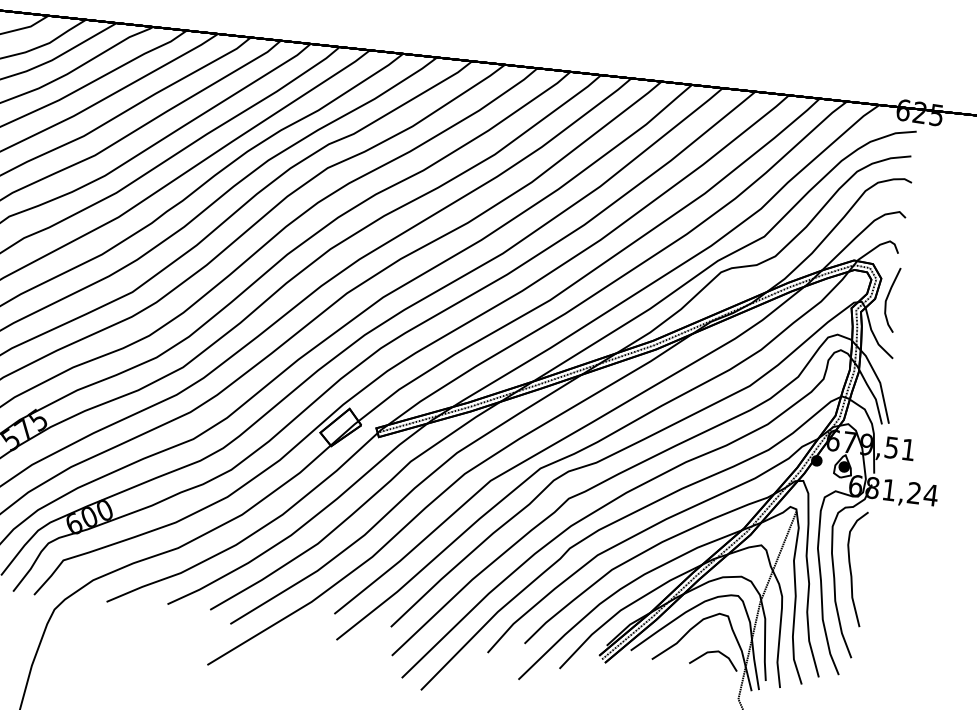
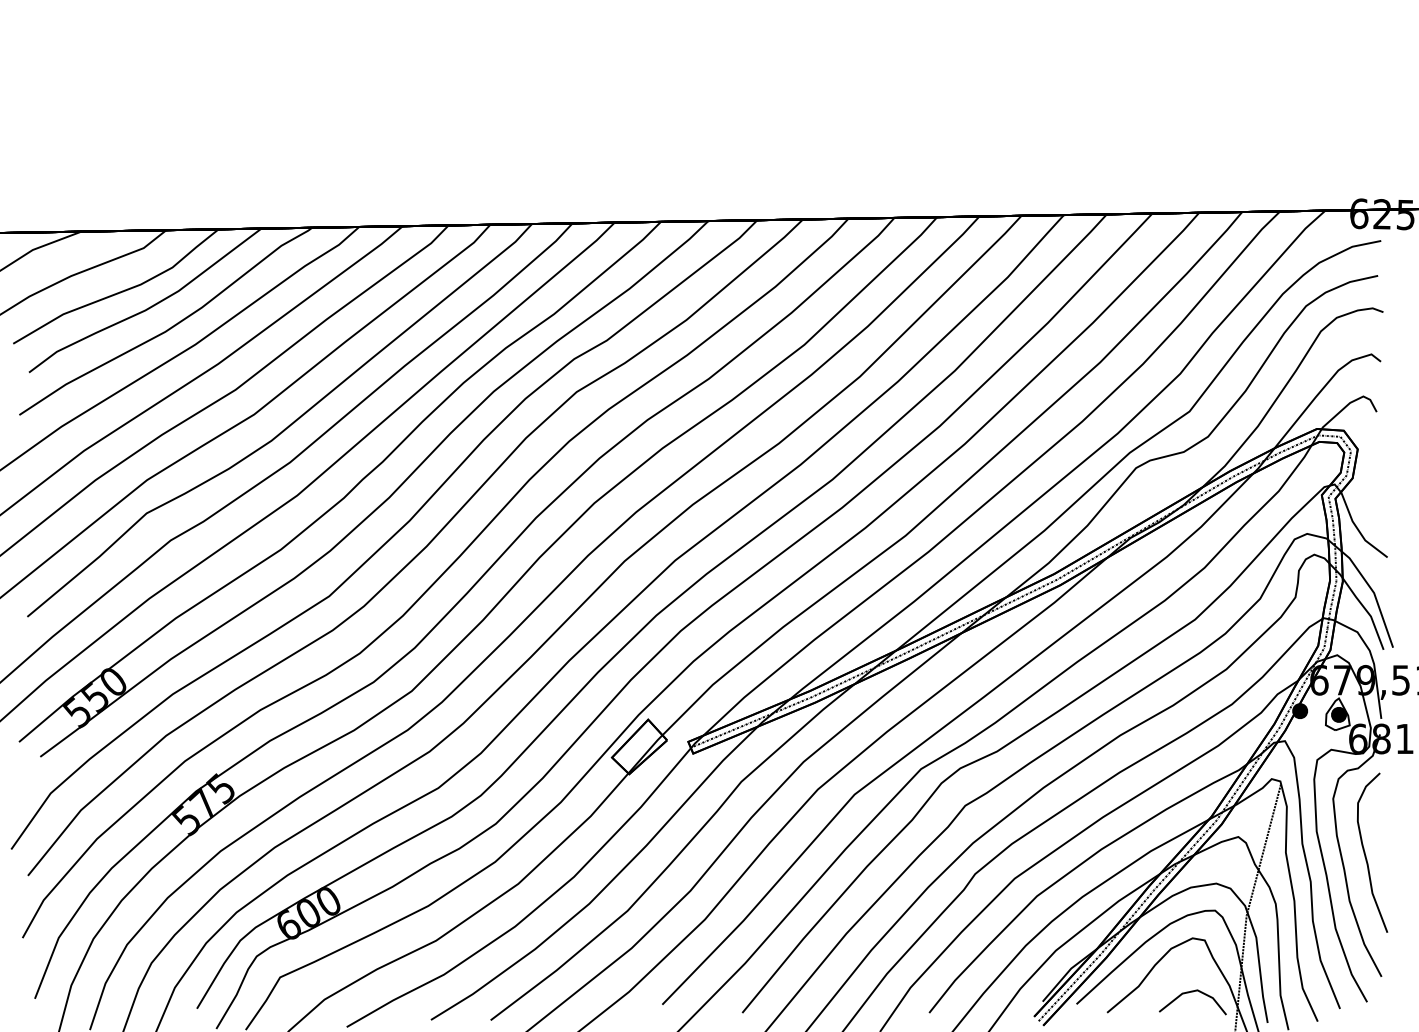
curve: (888, 297) -> (1370, 474), removed

